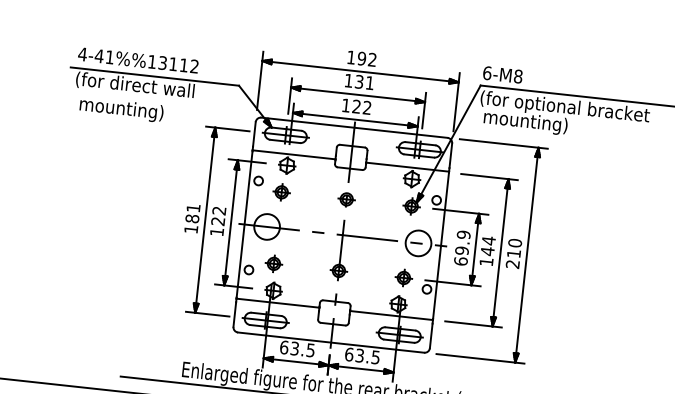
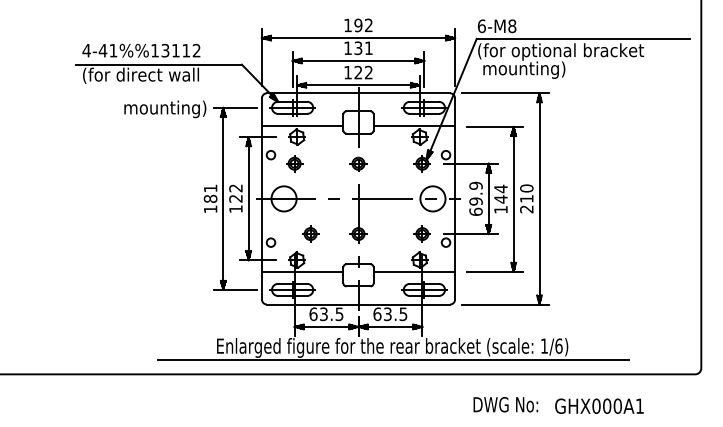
text: (121, 109) -> (165, 109), moved
part: (273, 263) -> (310, 233), moved

